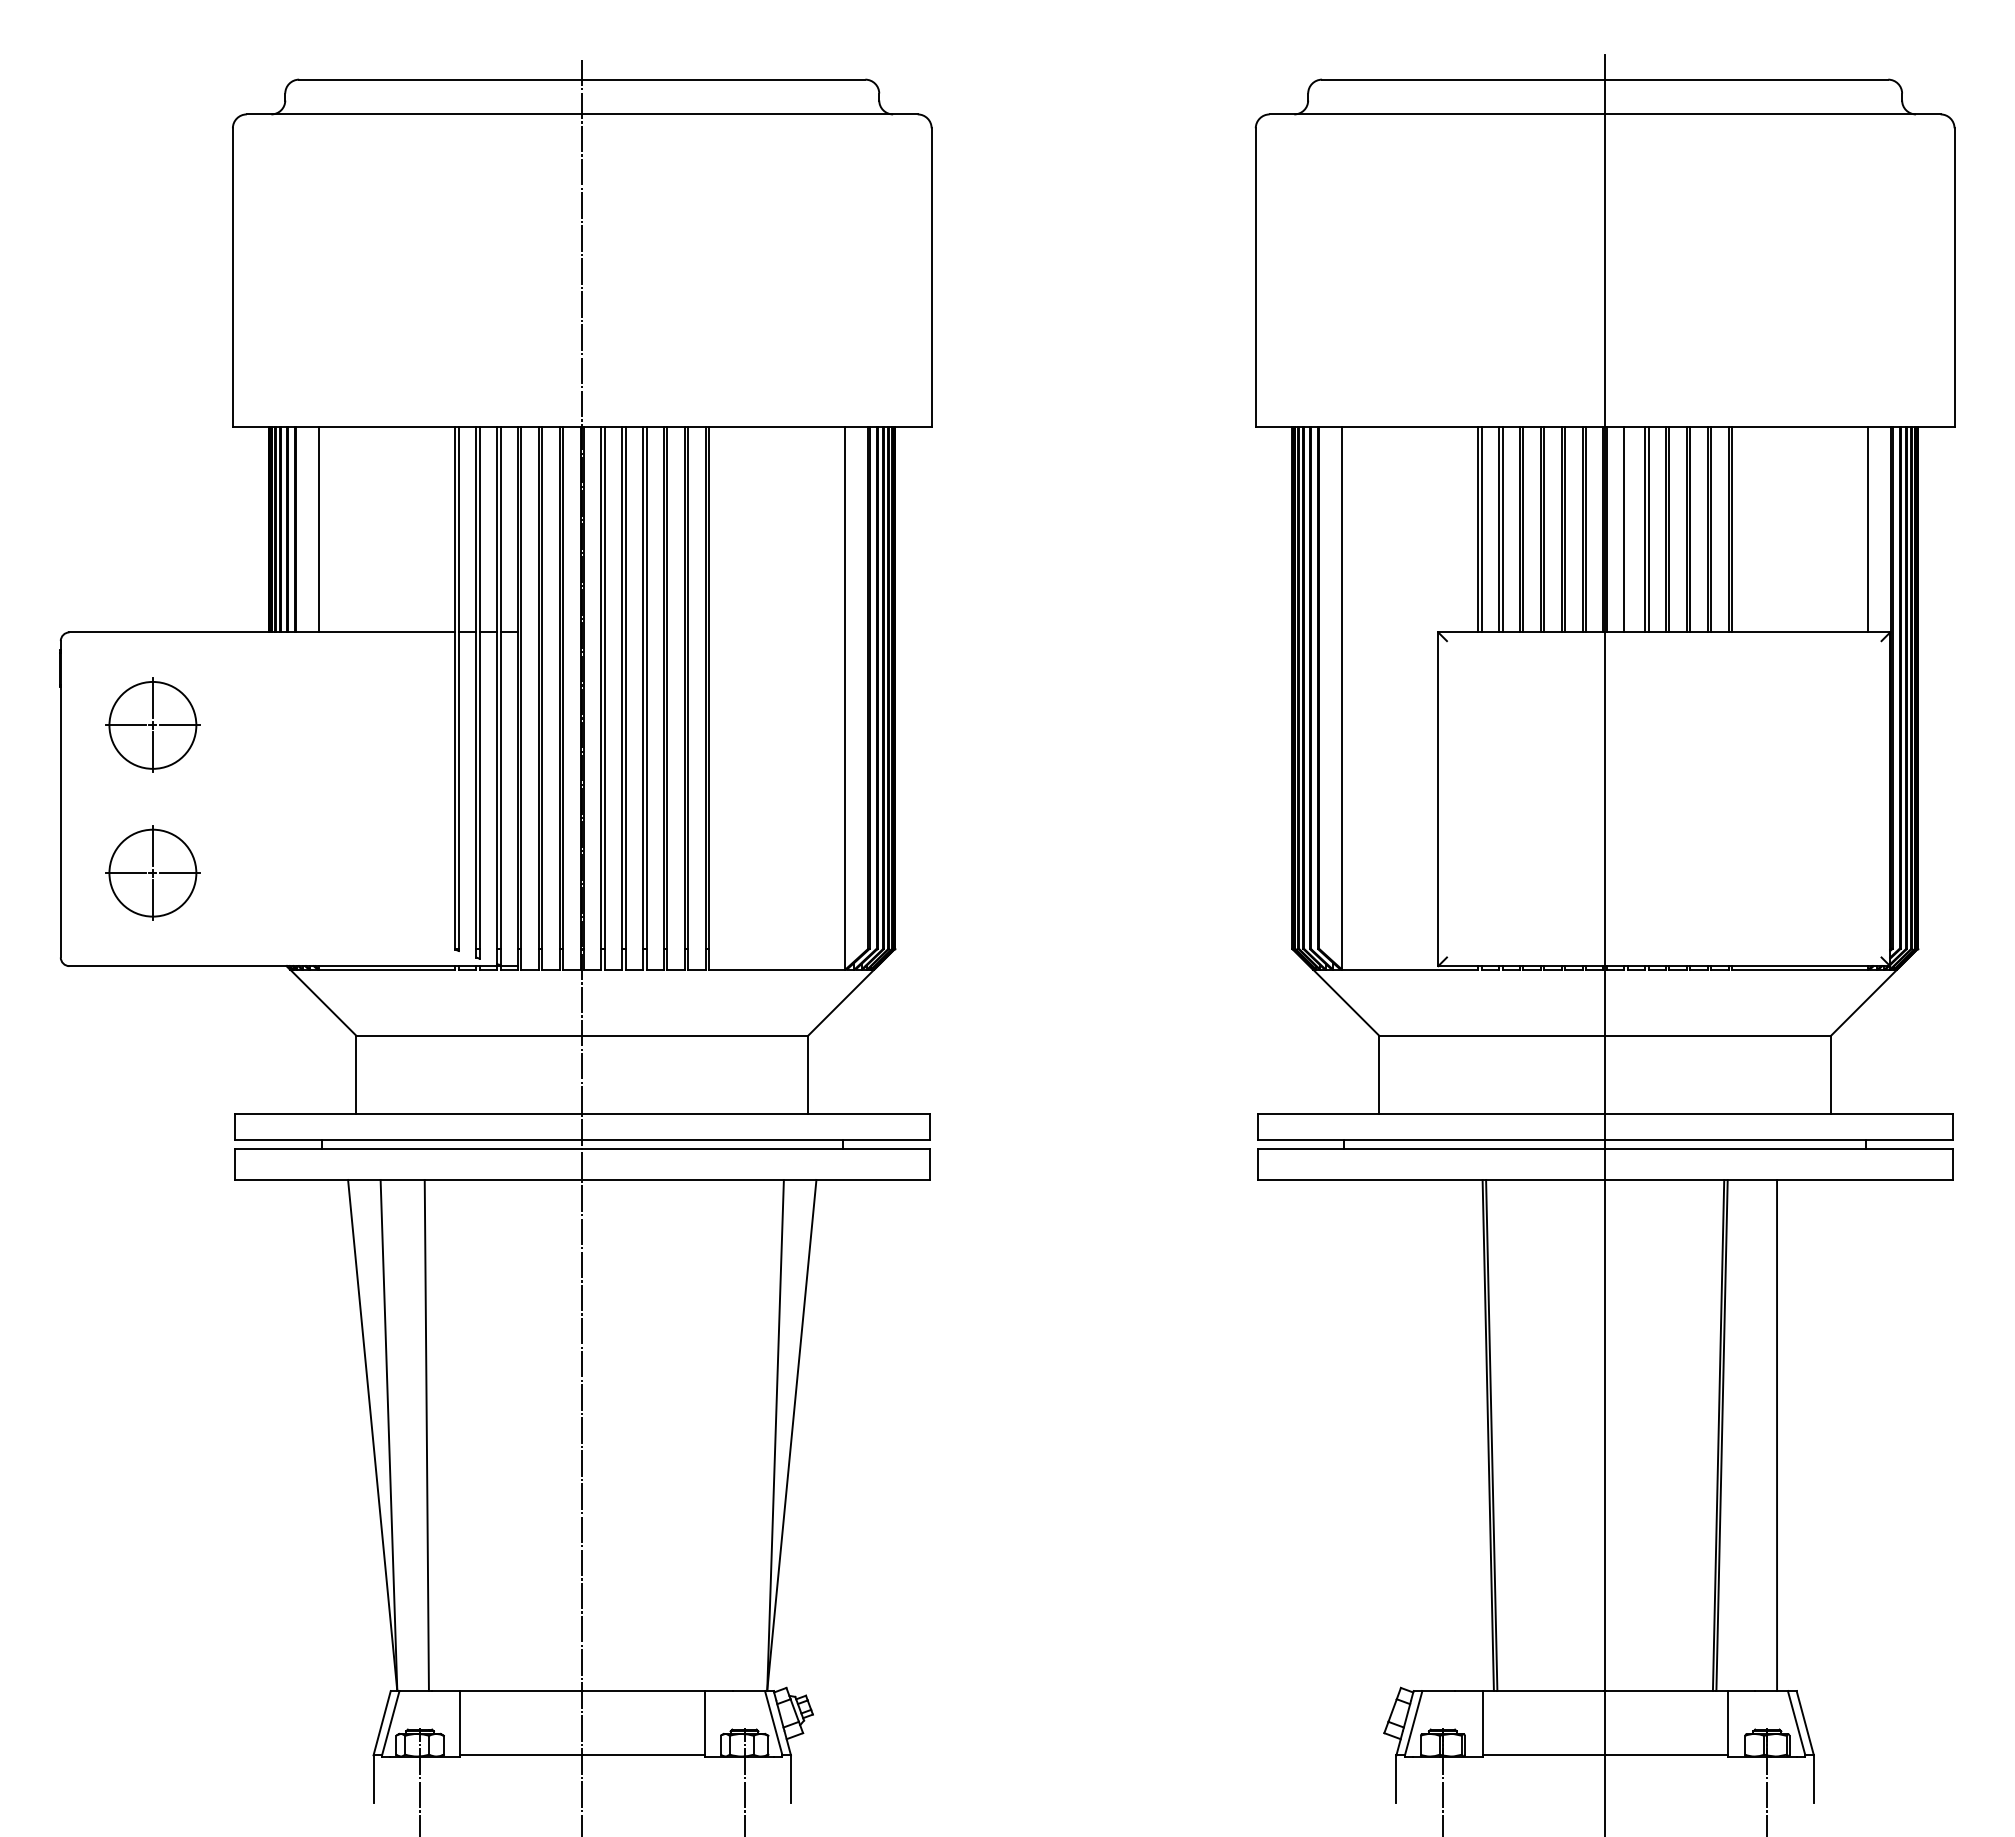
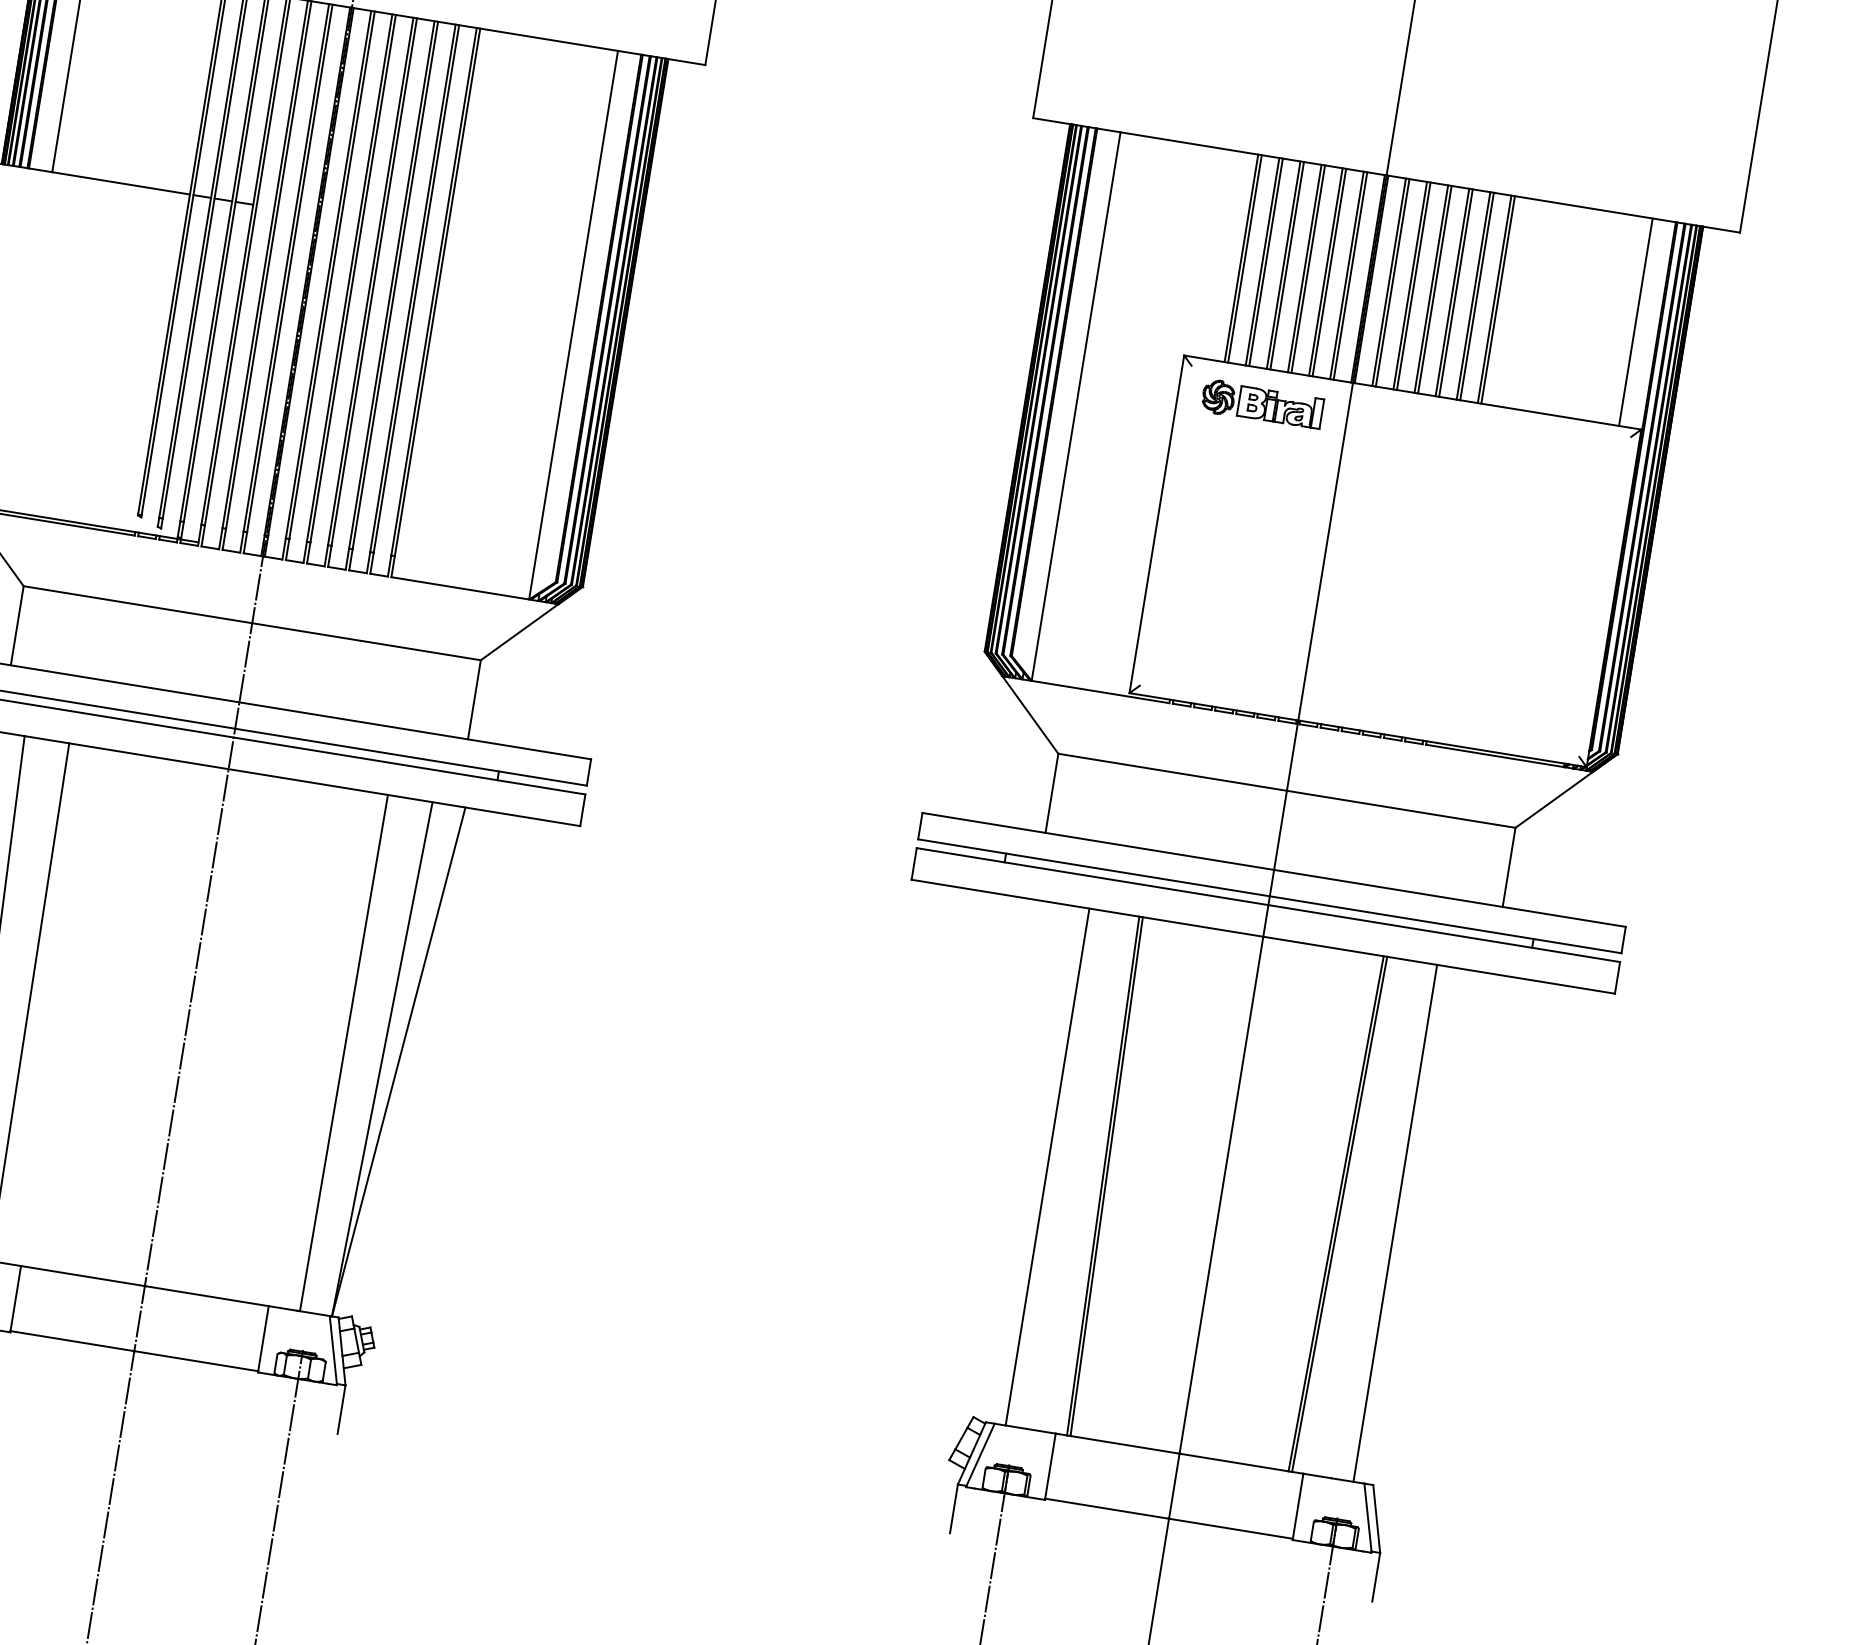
line: (1627, 529) -> (1392, 282), added
part: (1520, 667) -> (1261, 404), added
line: (737, 1435) -> (343, 1053), added
line: (1433, 1435) -> (1047, 1167), added

